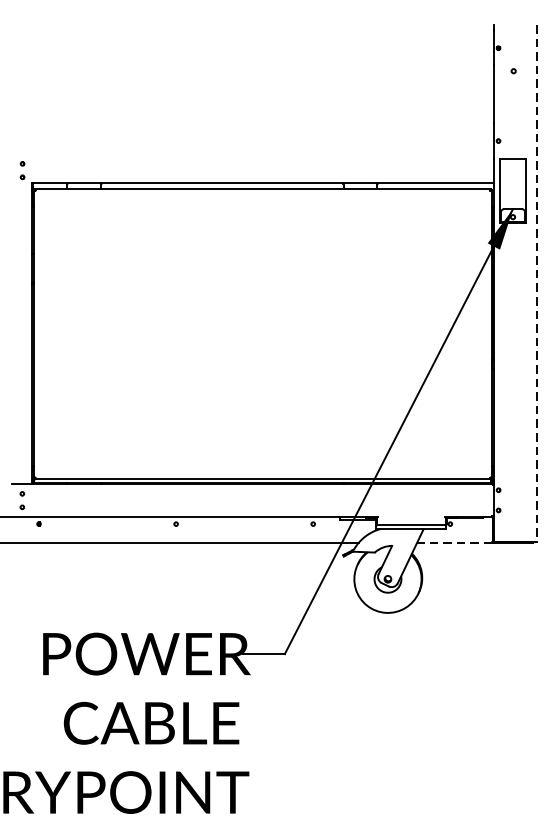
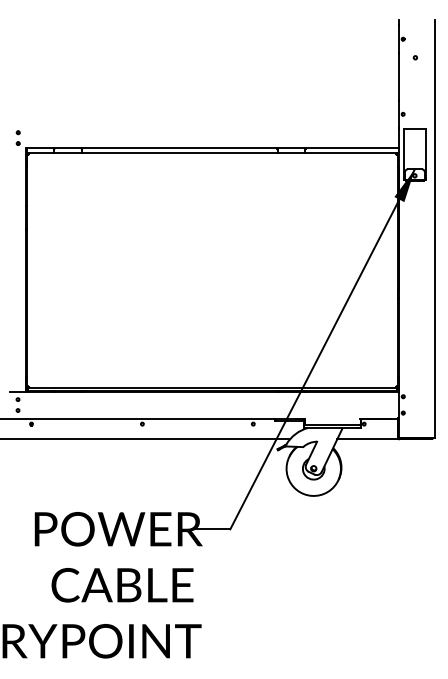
line: (537, 283) -> (434, 229), dashed -> solid
line: (454, 543) -> (367, 439), dashed -> solid

